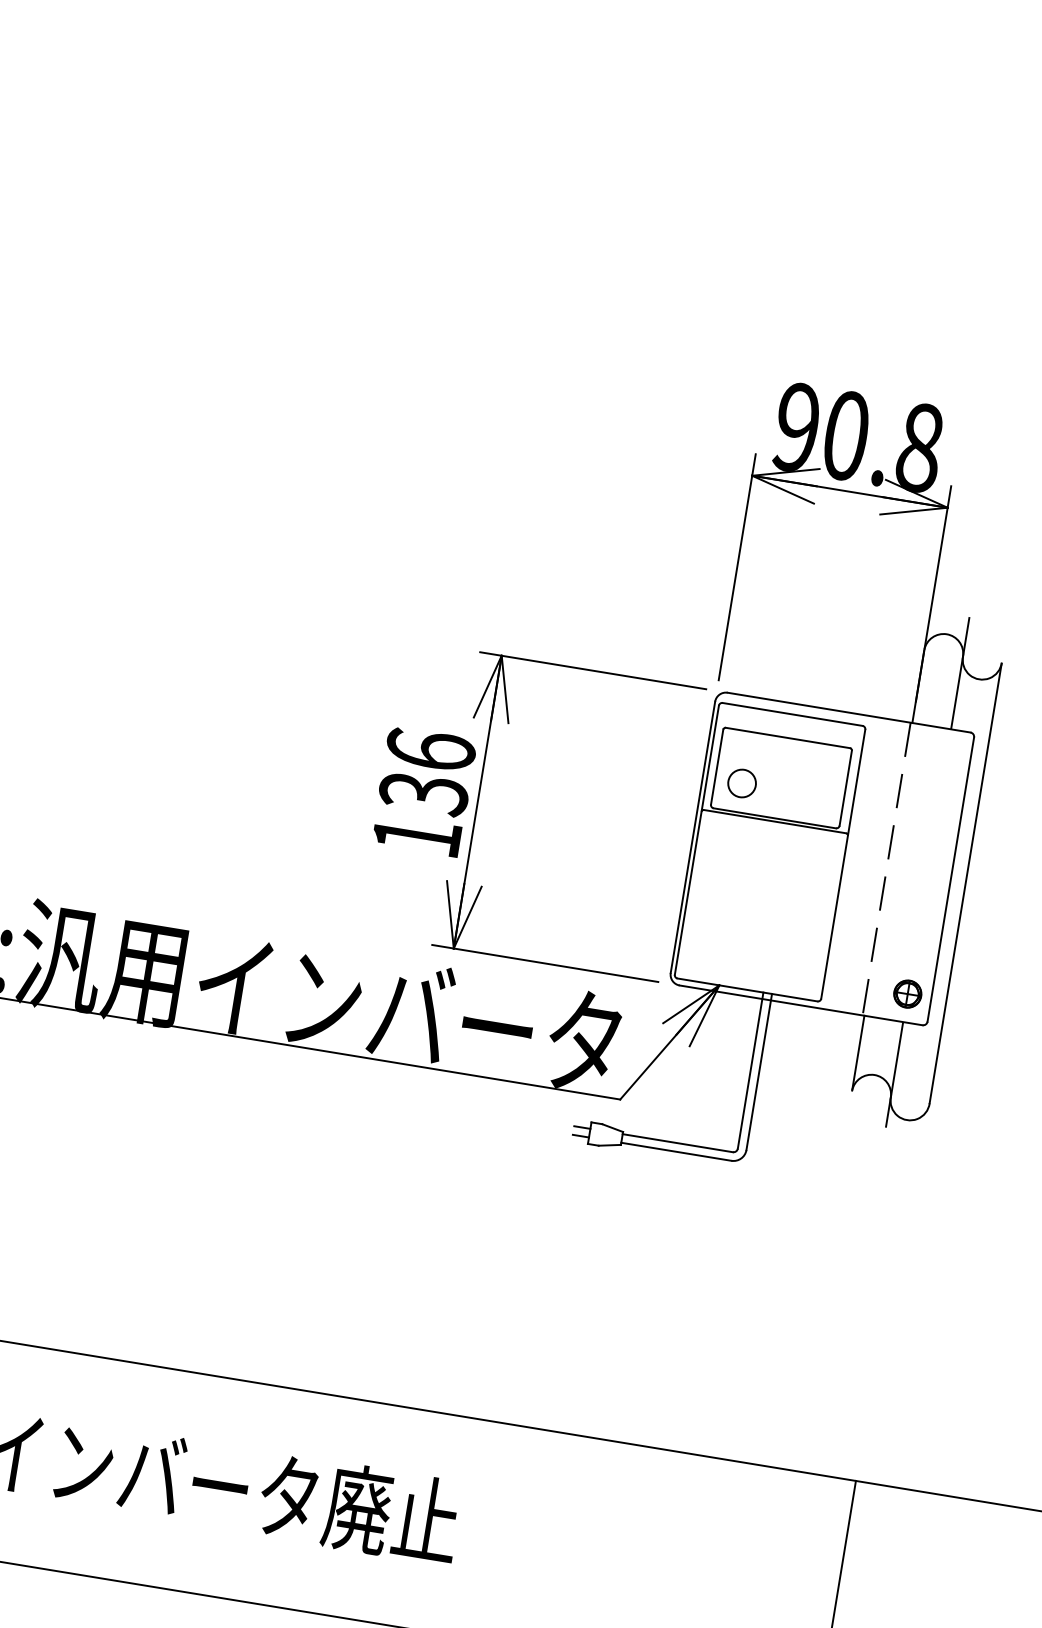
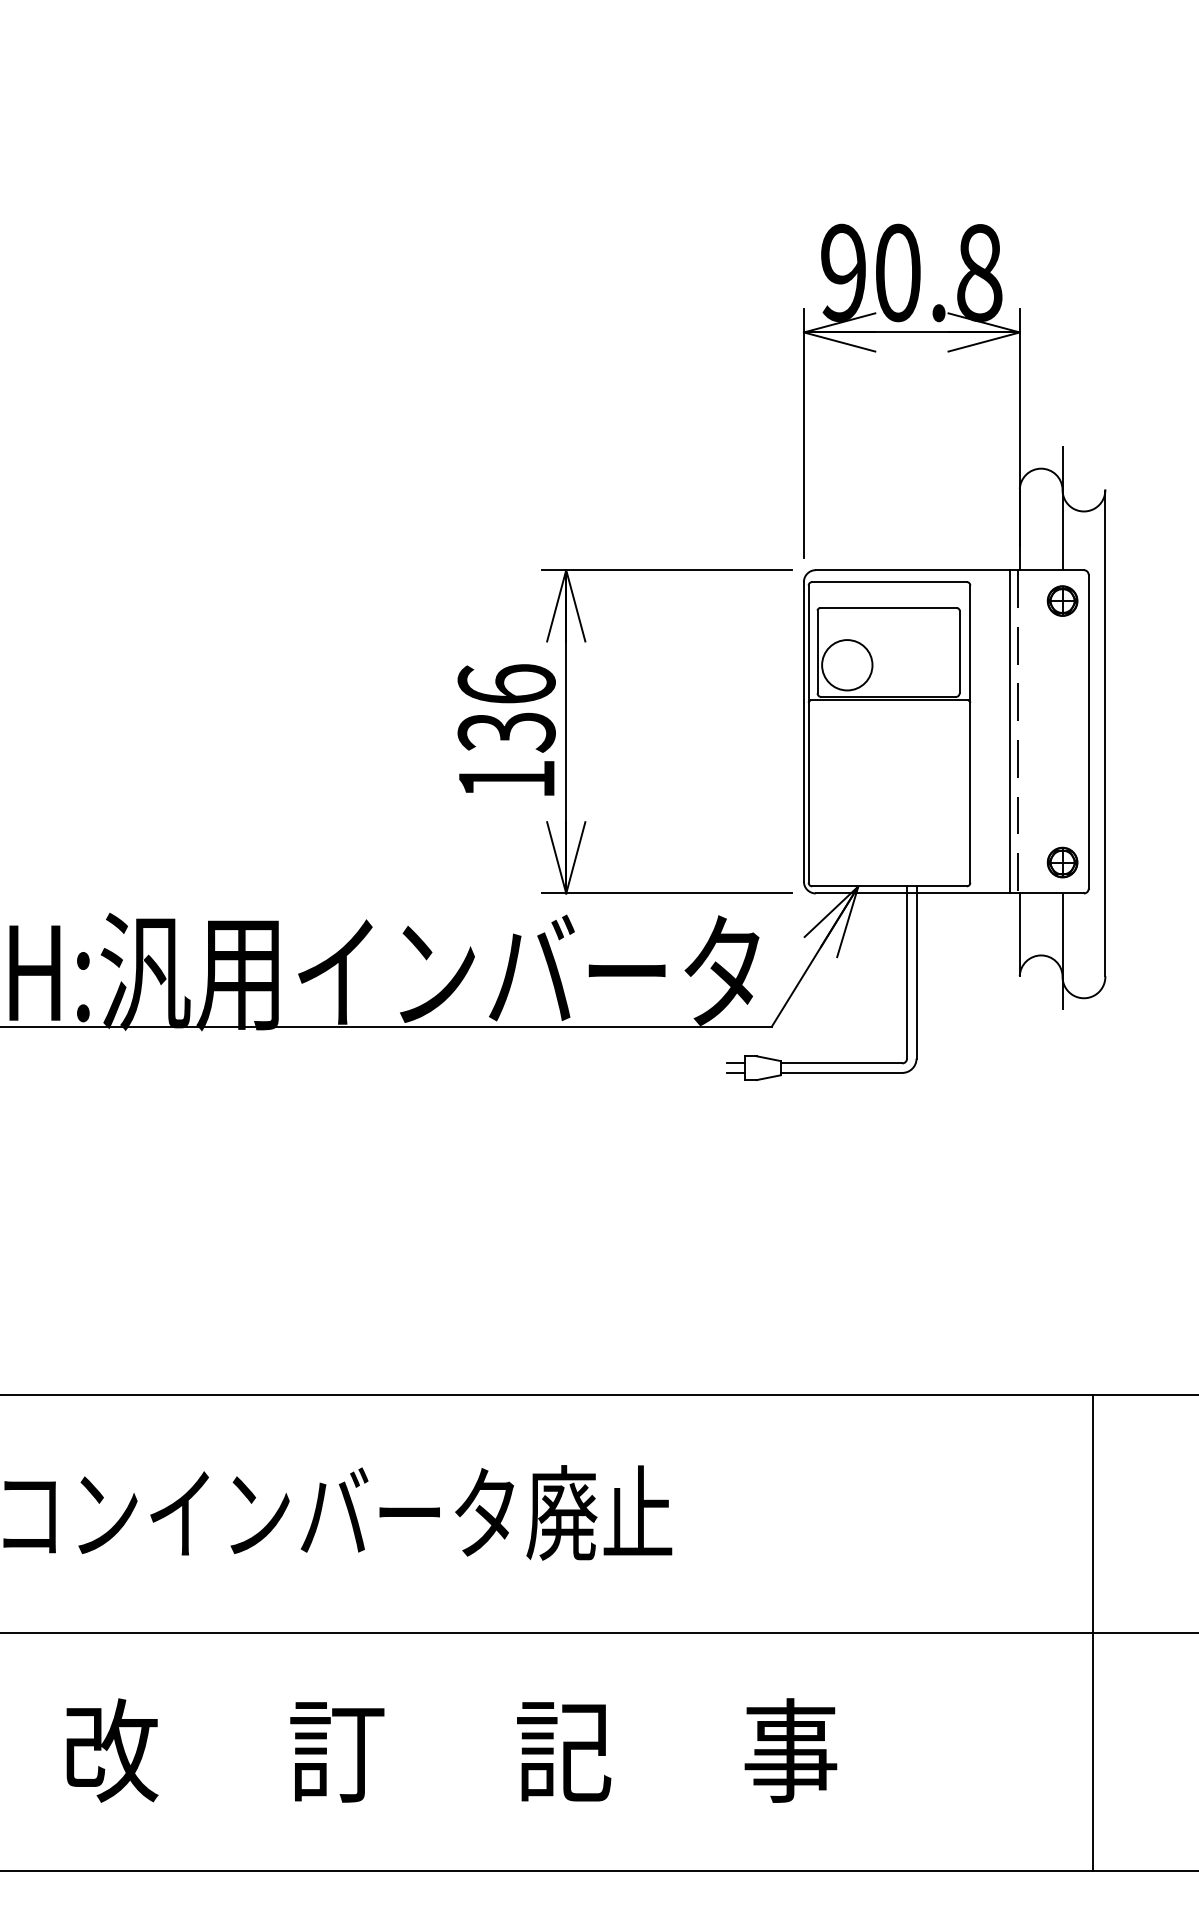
part: (946, 756) -> (1062, 600), added
circle: (742, 783) -> (847, 665), size x1.67
line: (880, 867) -> (1010, 731), added

